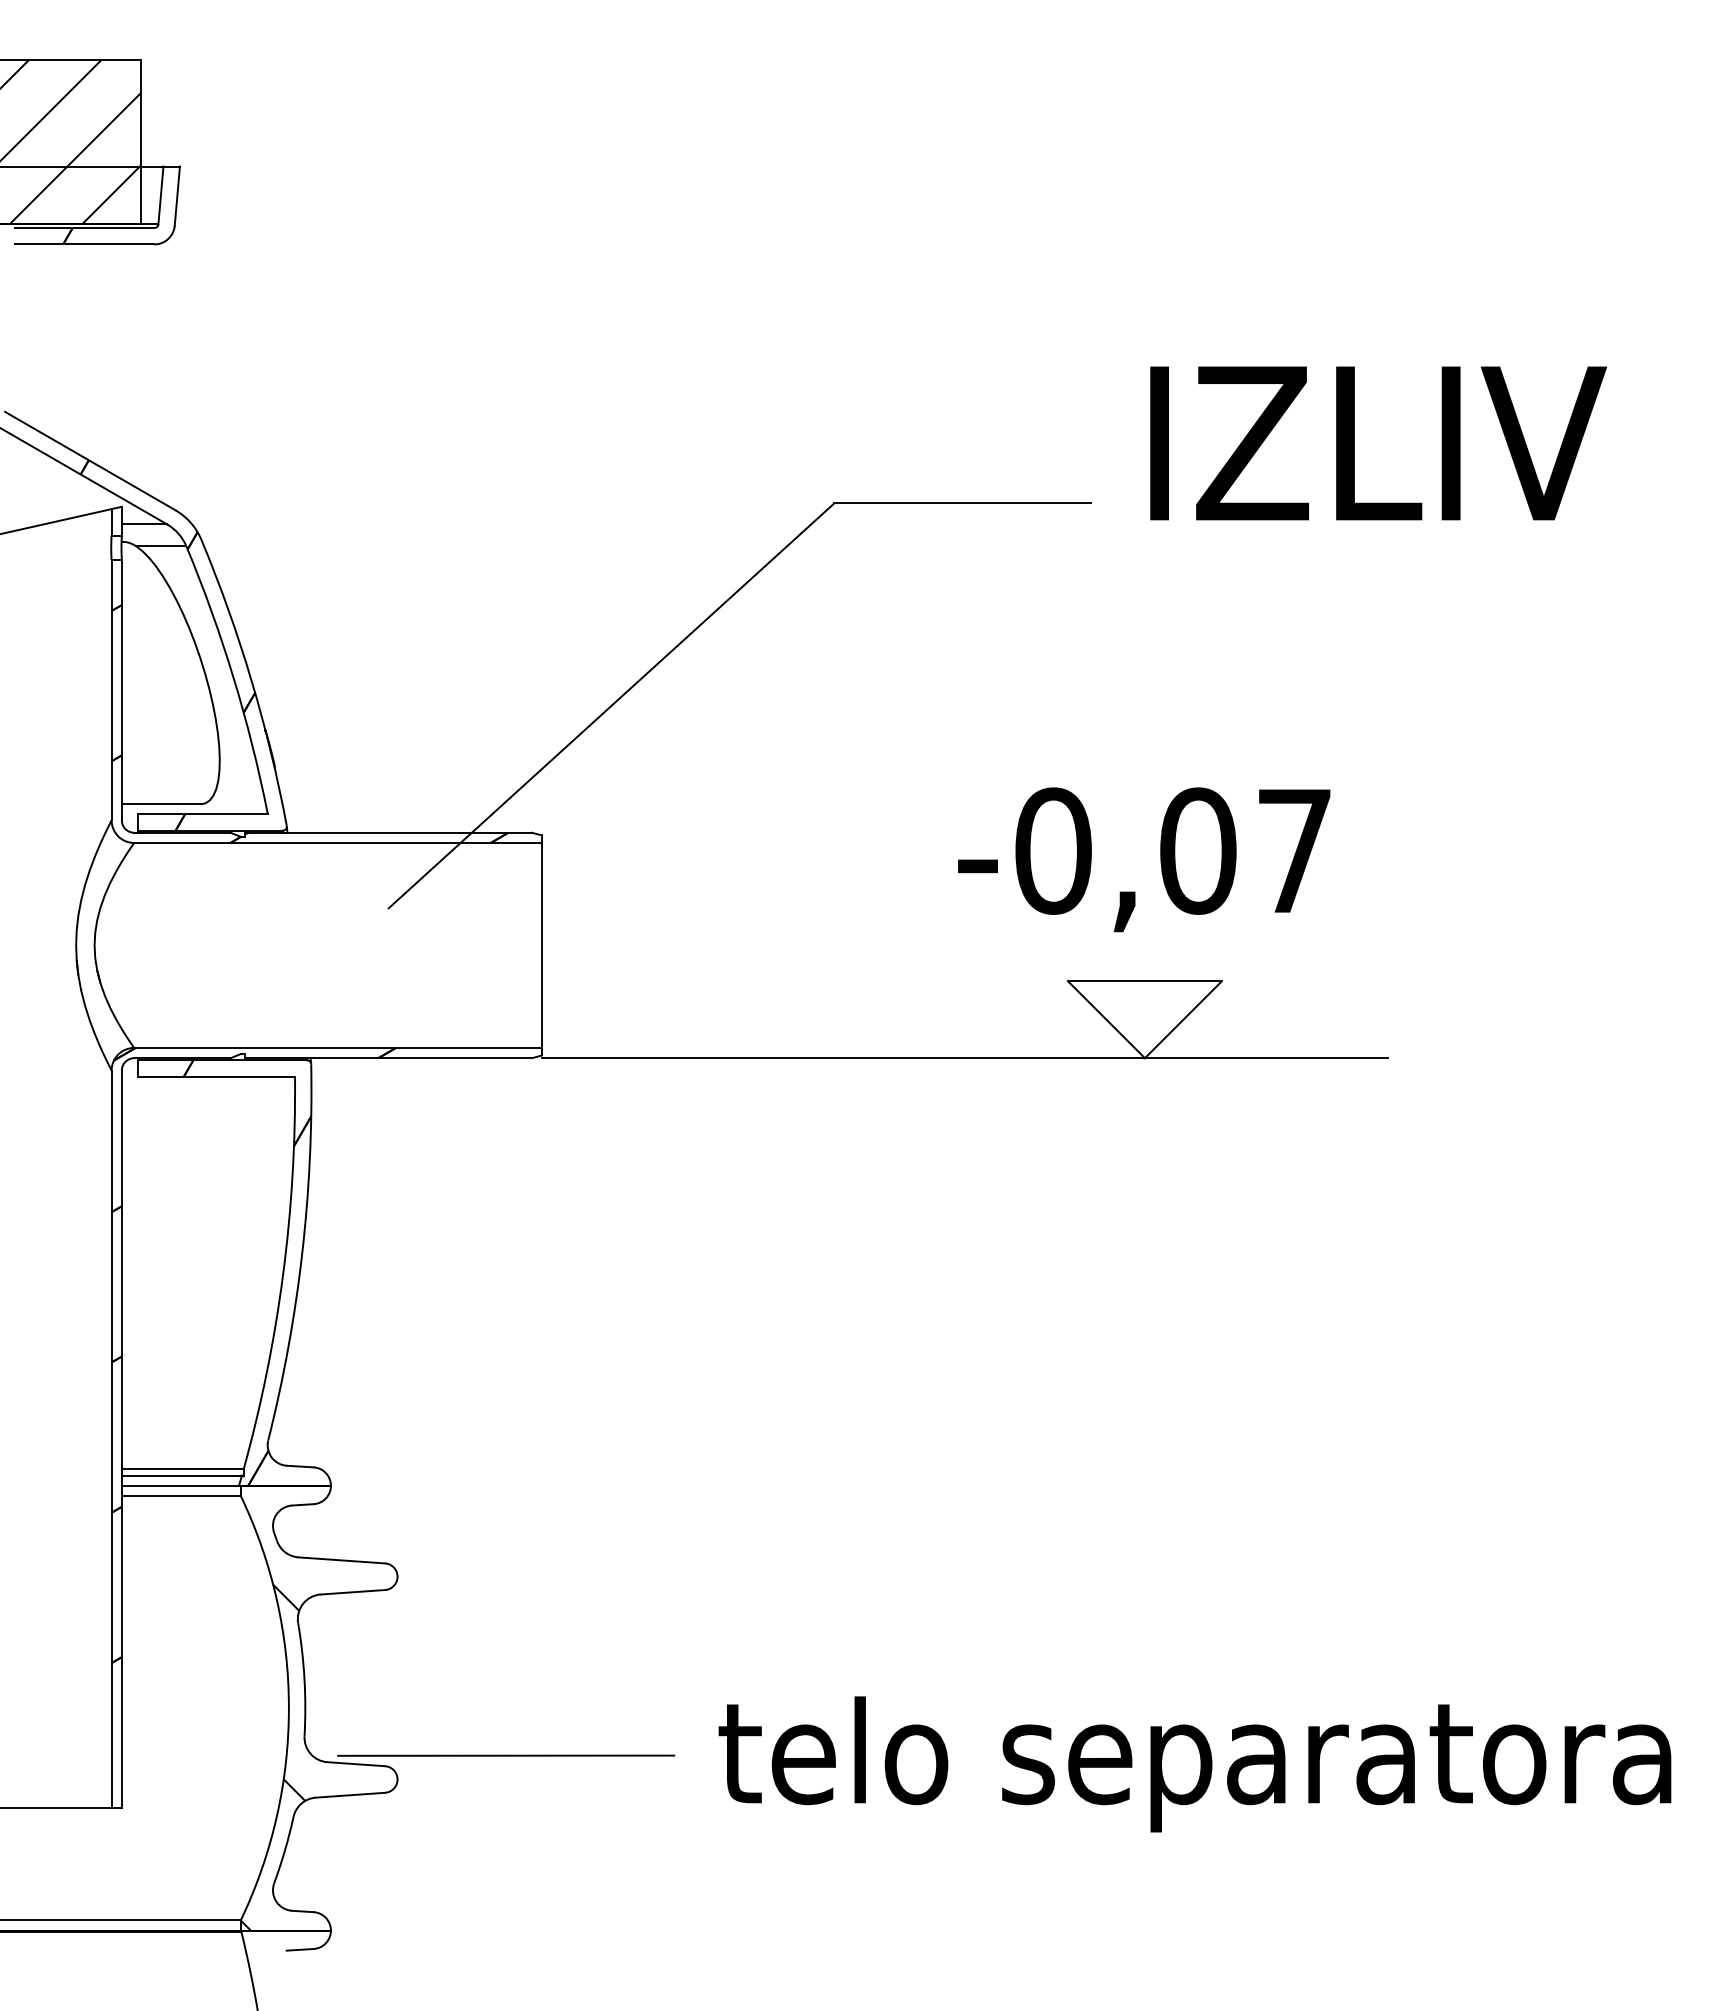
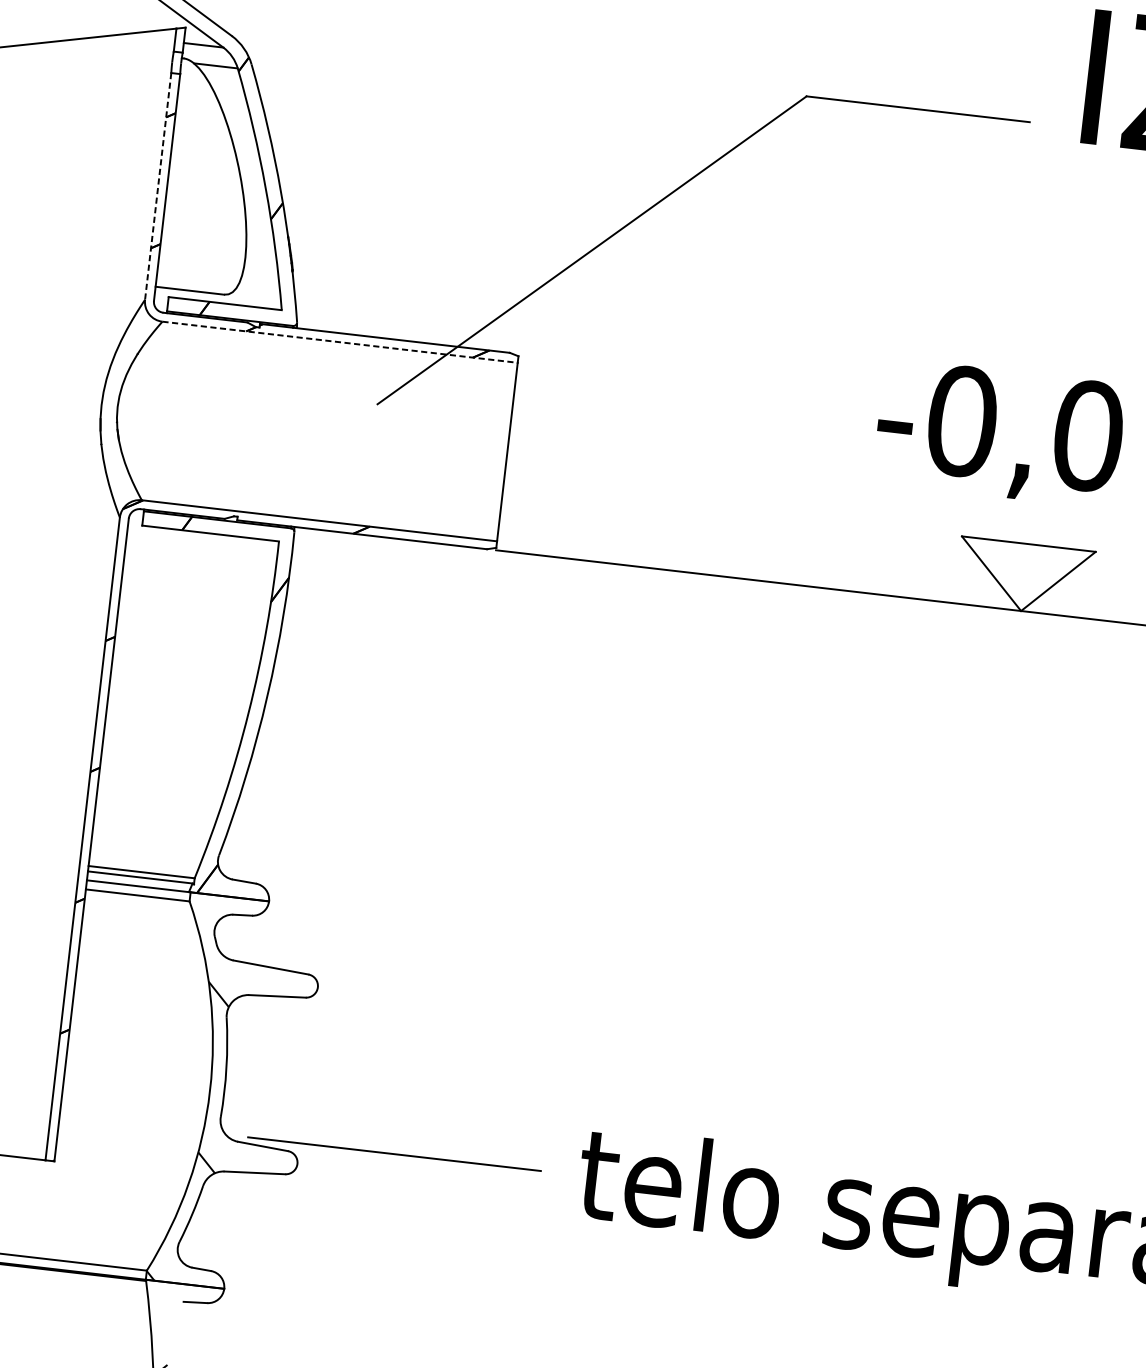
line: (111, 690) -> (158, 186), solid -> dashed
line: (338, 842) -> (340, 341), solid -> dashed

